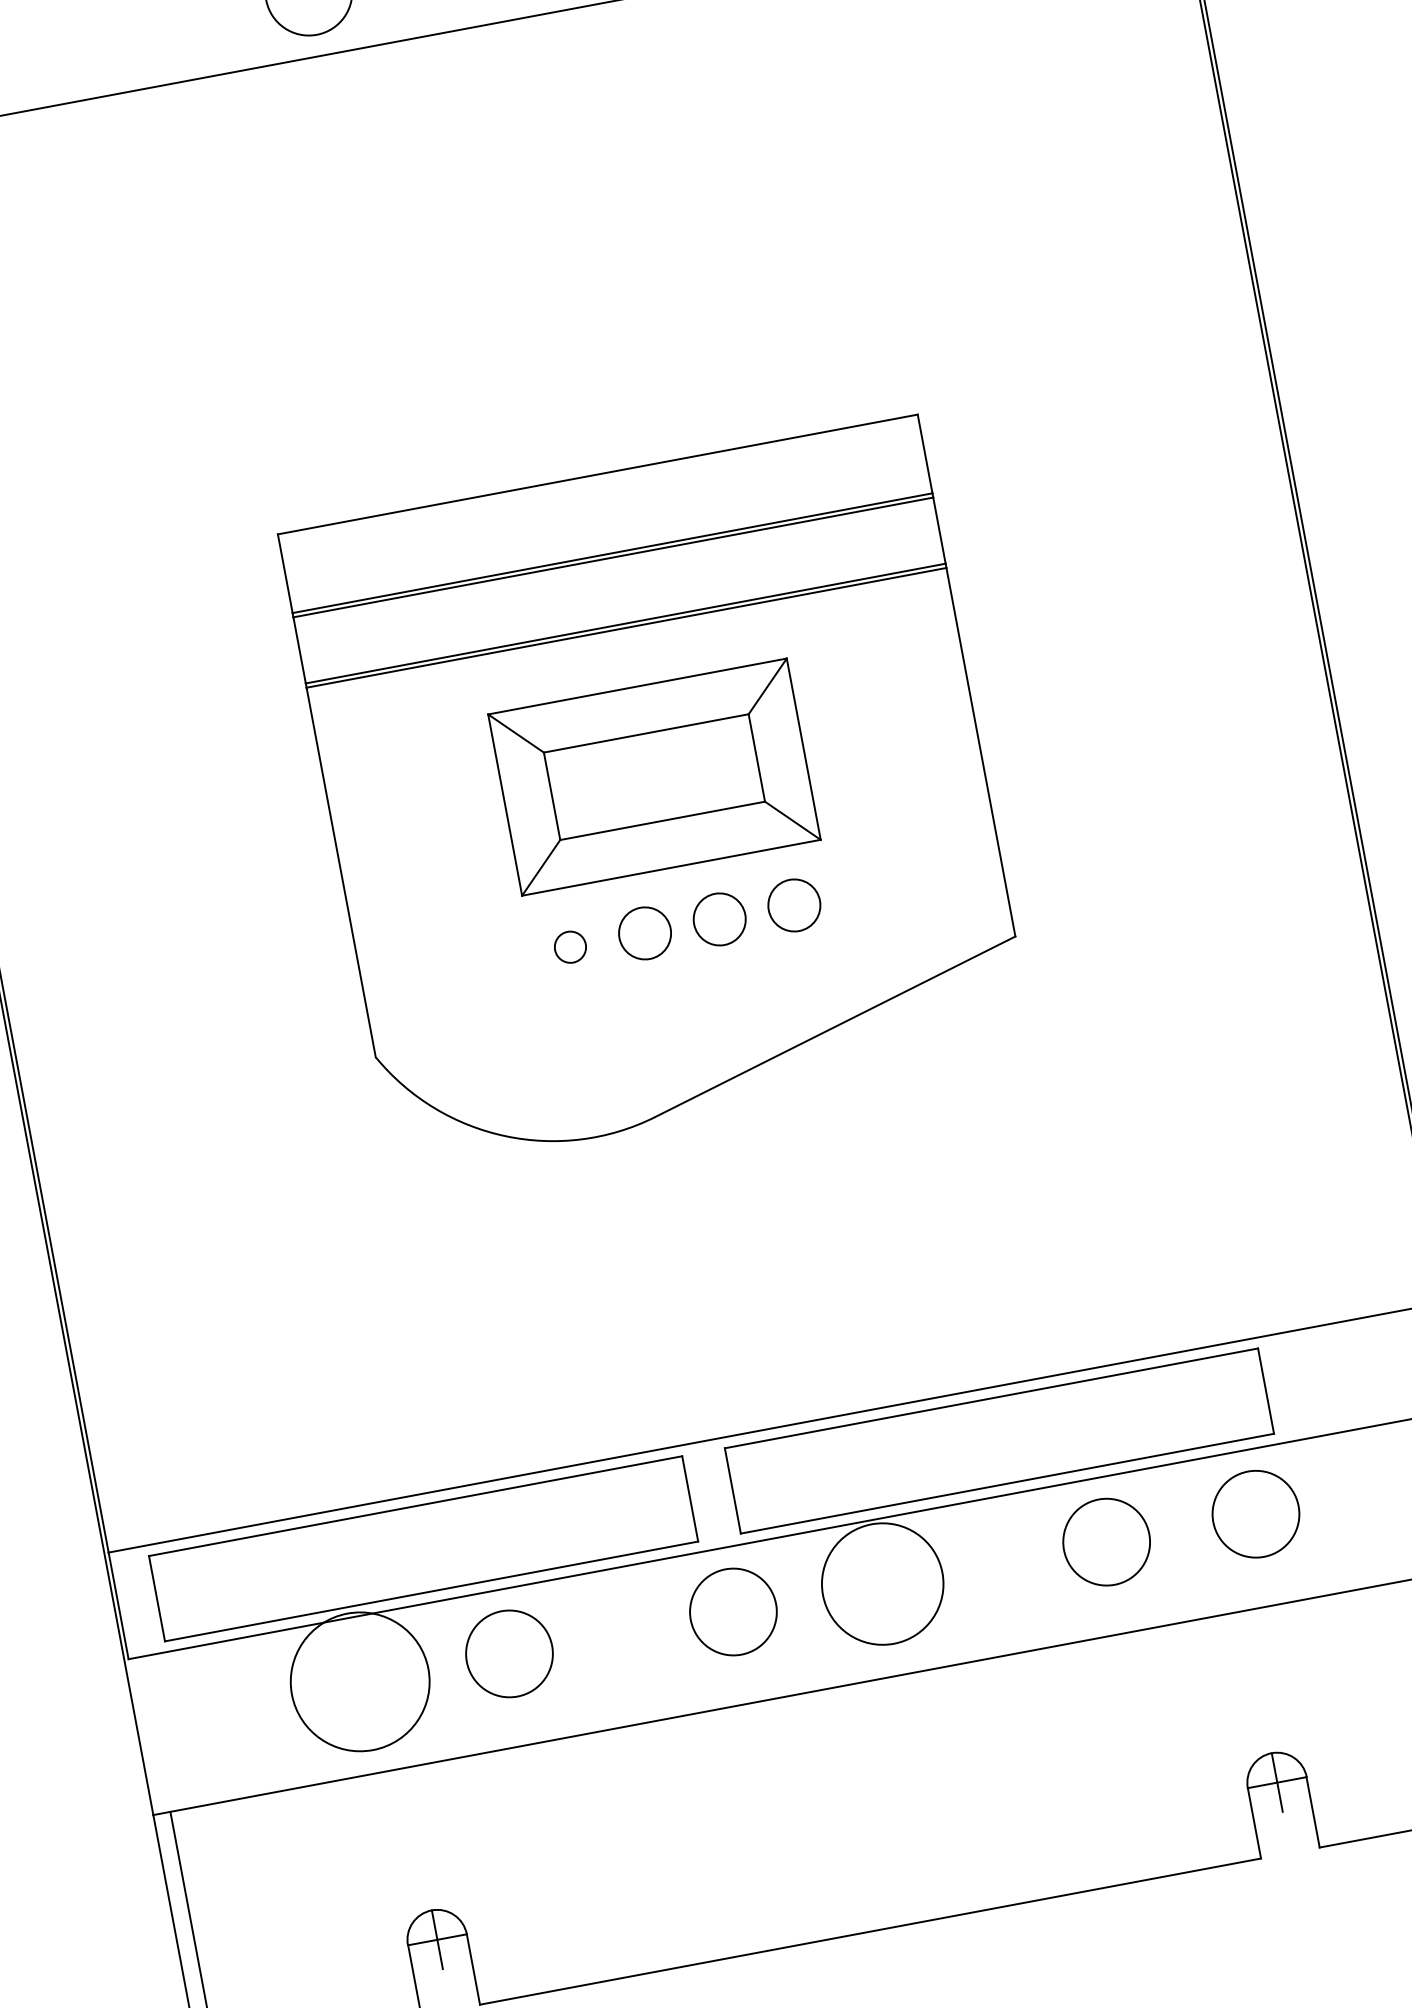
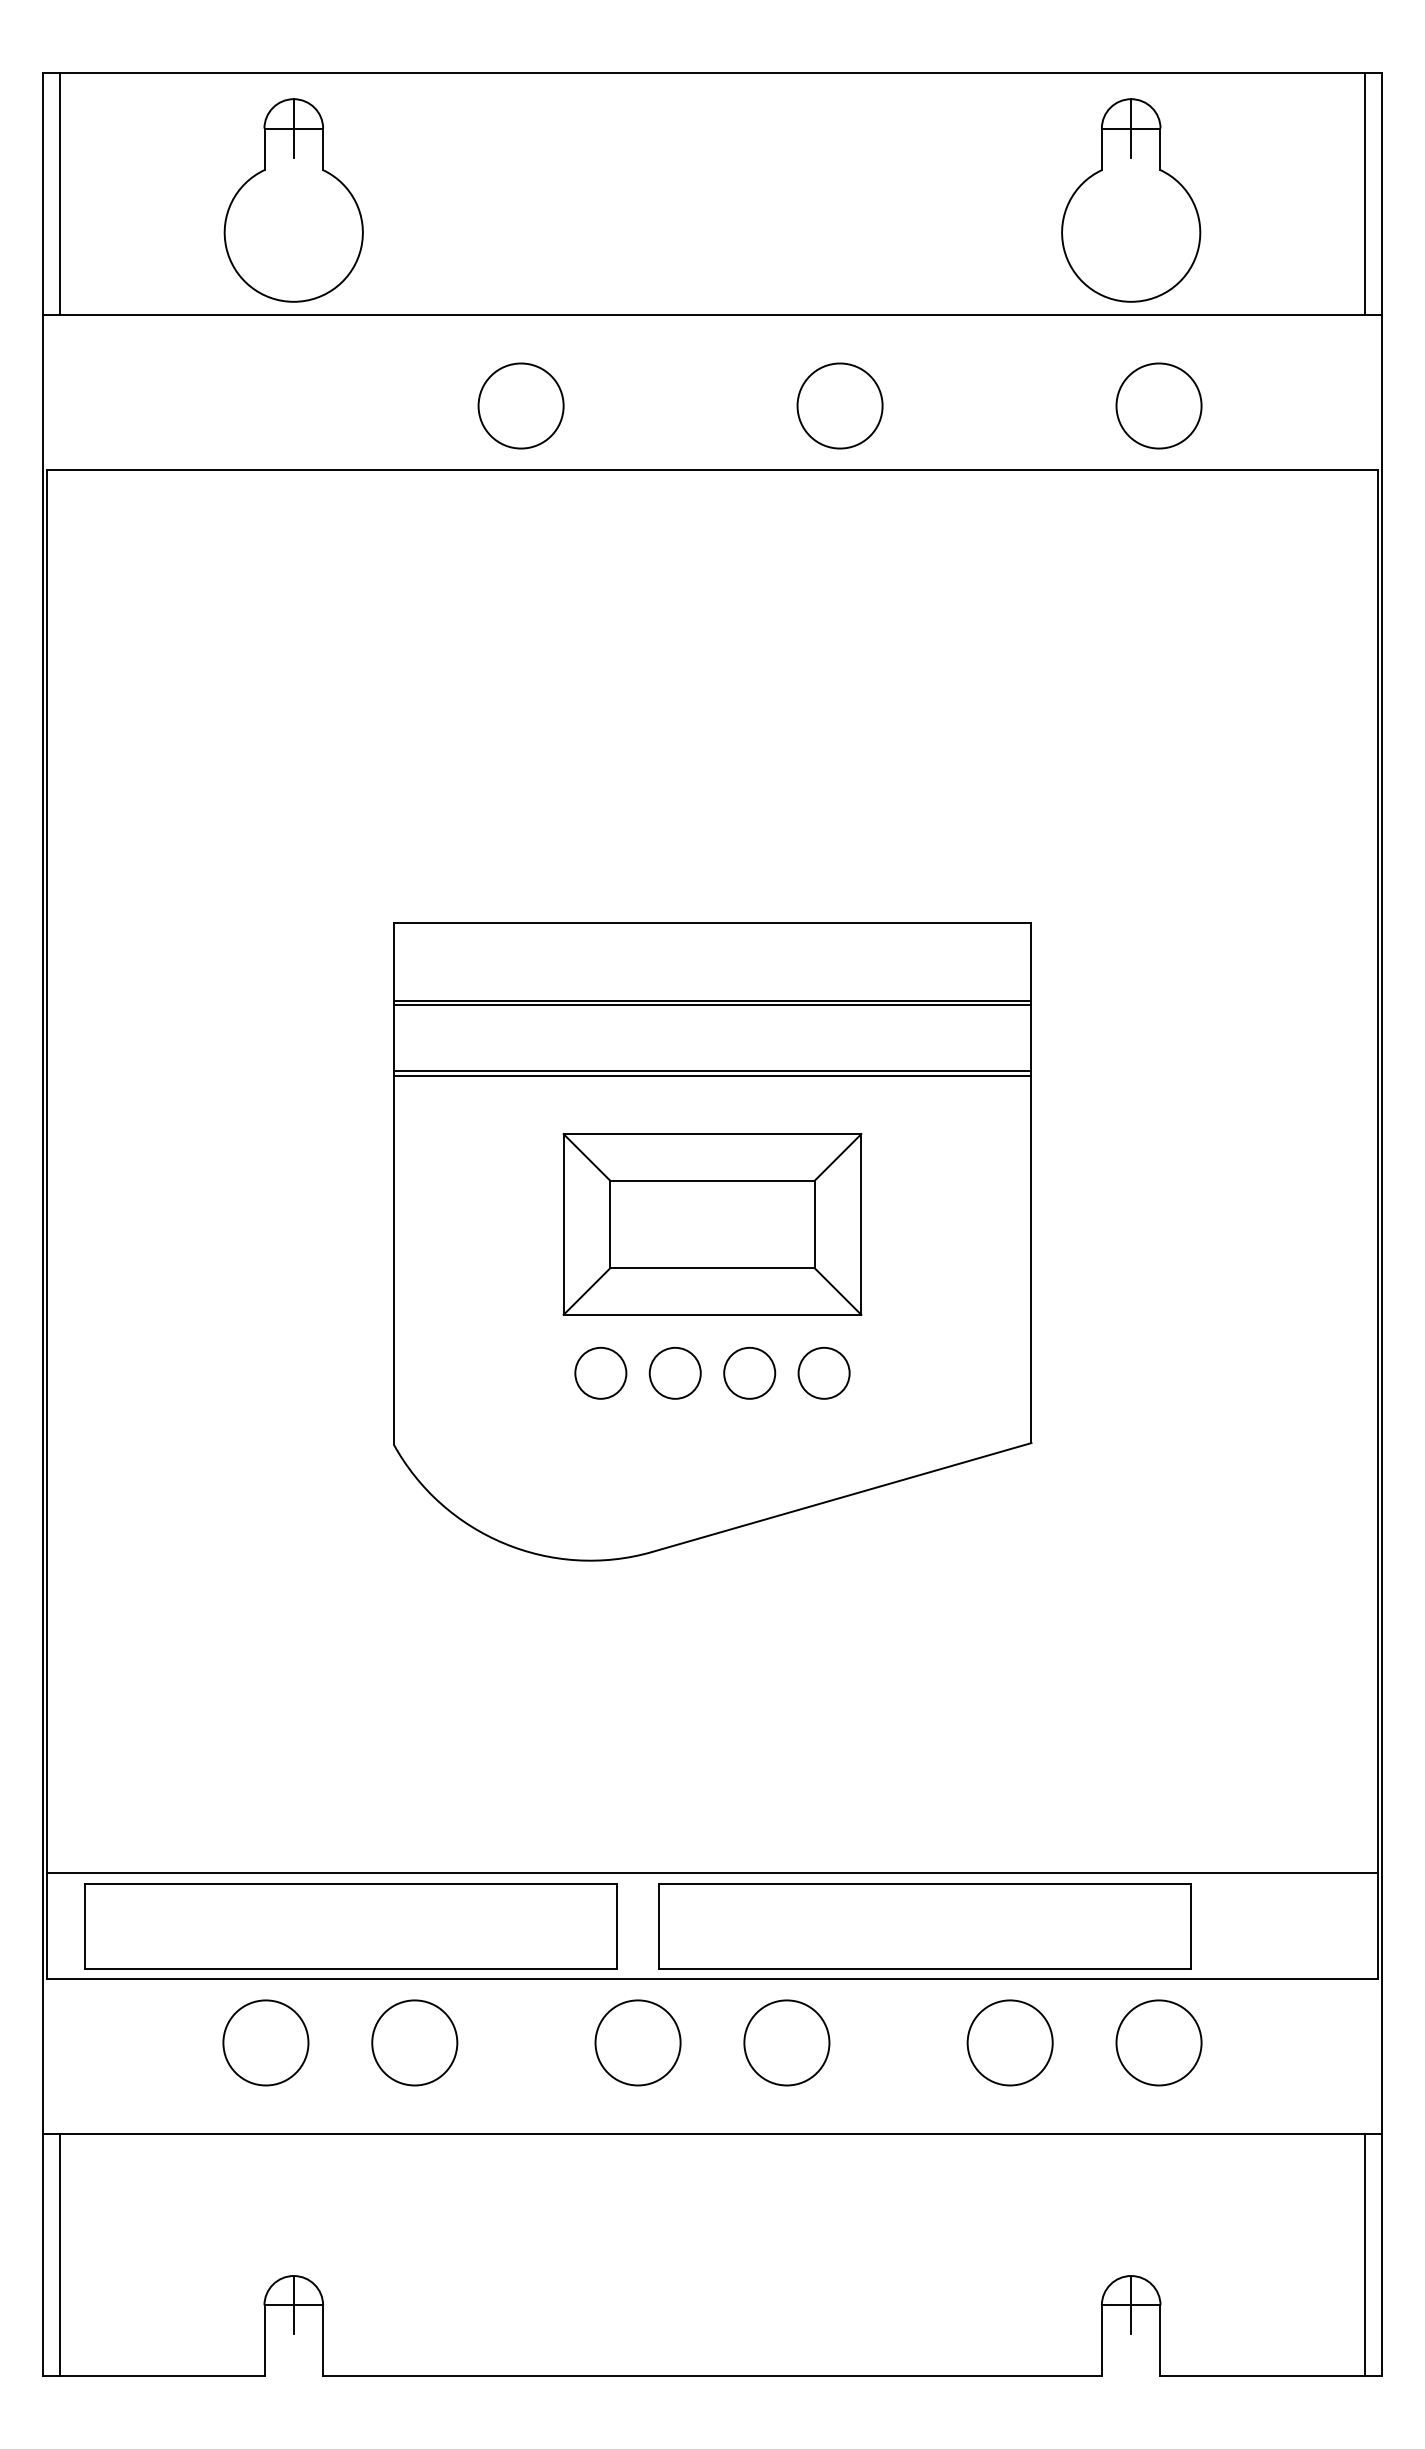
circle: (569, 946) -> (600, 1372), size x1.67
circle: (882, 1583) -> (786, 2042), size x0.71
circle: (359, 1681) -> (265, 2042), size x0.62

